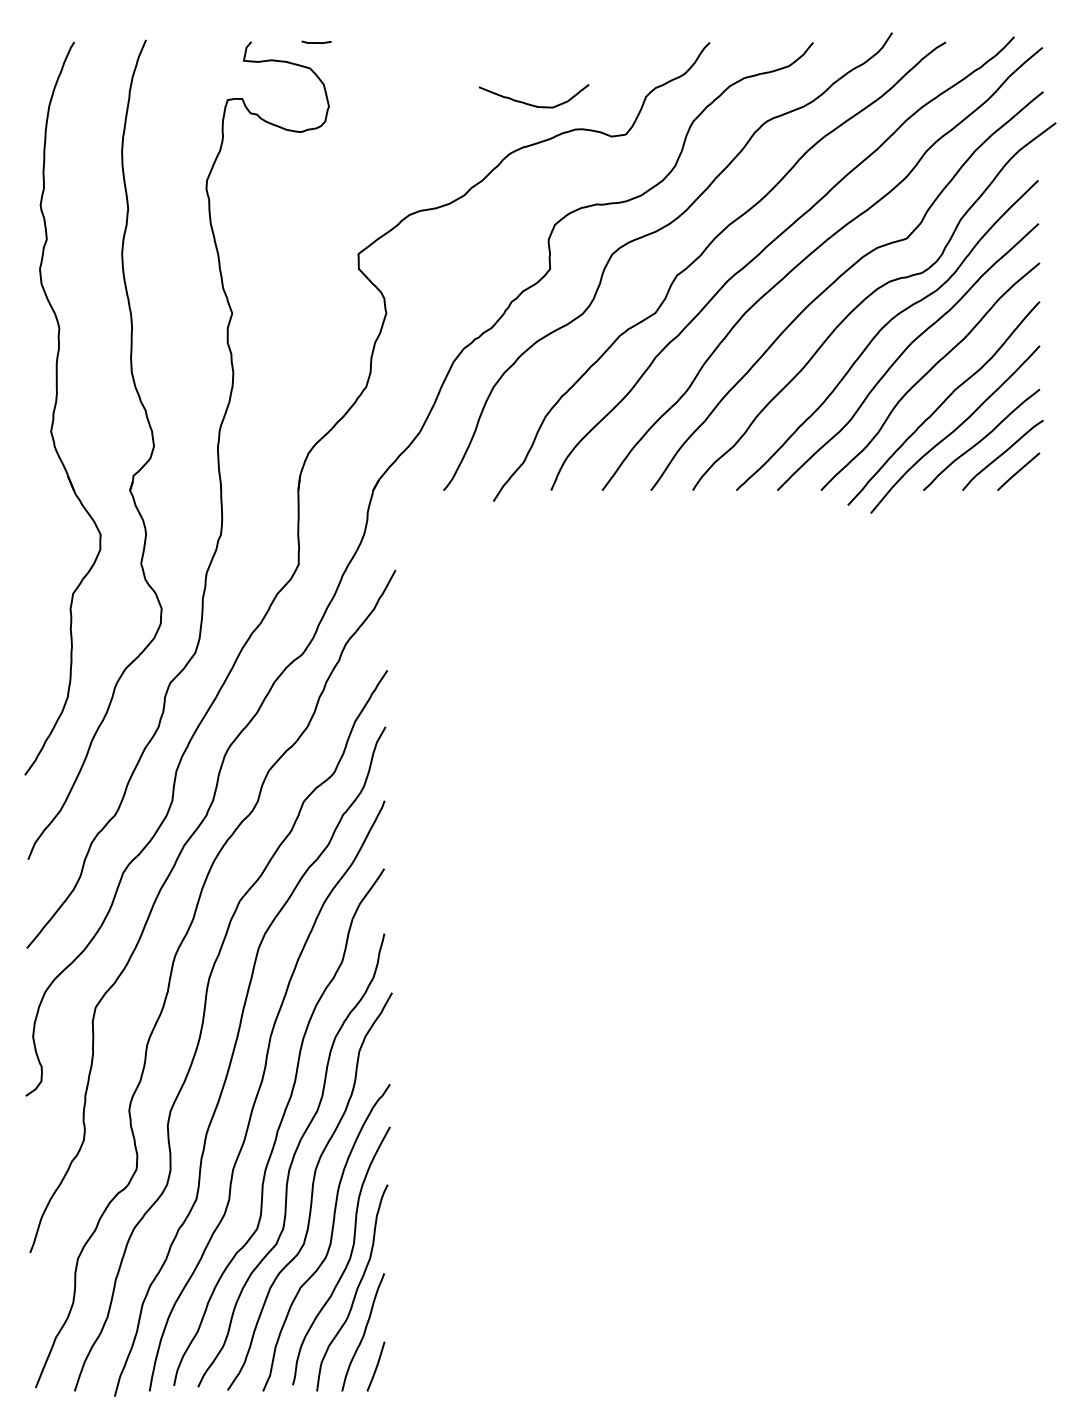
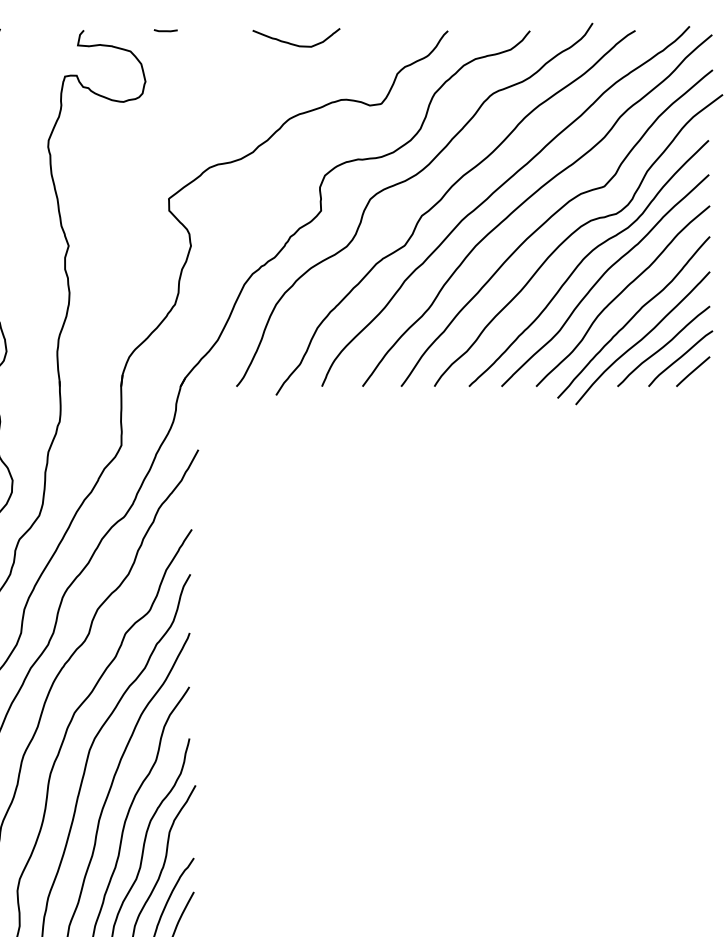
line: (316, 42) -> (165, 30), moved
curve: (533, 104) -> (296, 44), moved

